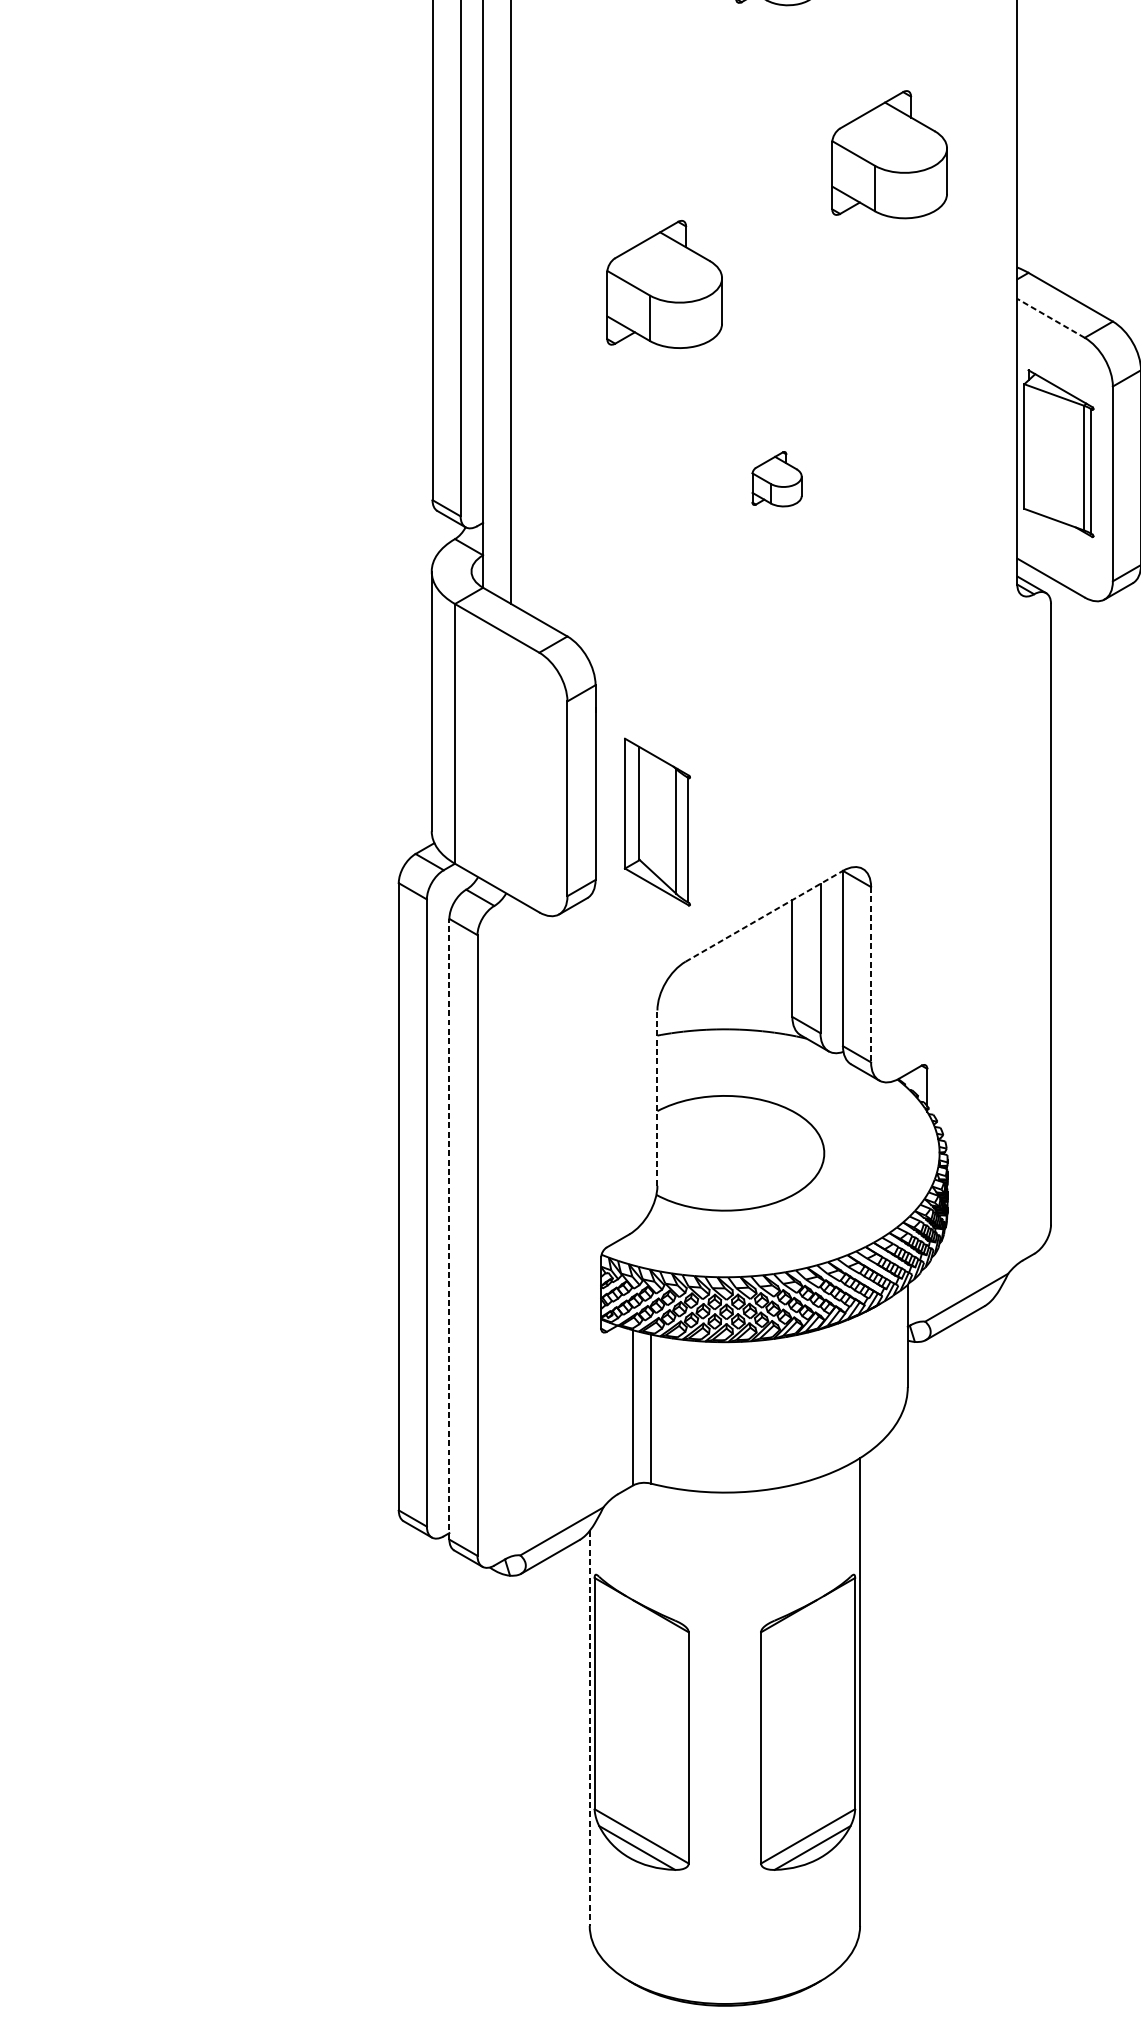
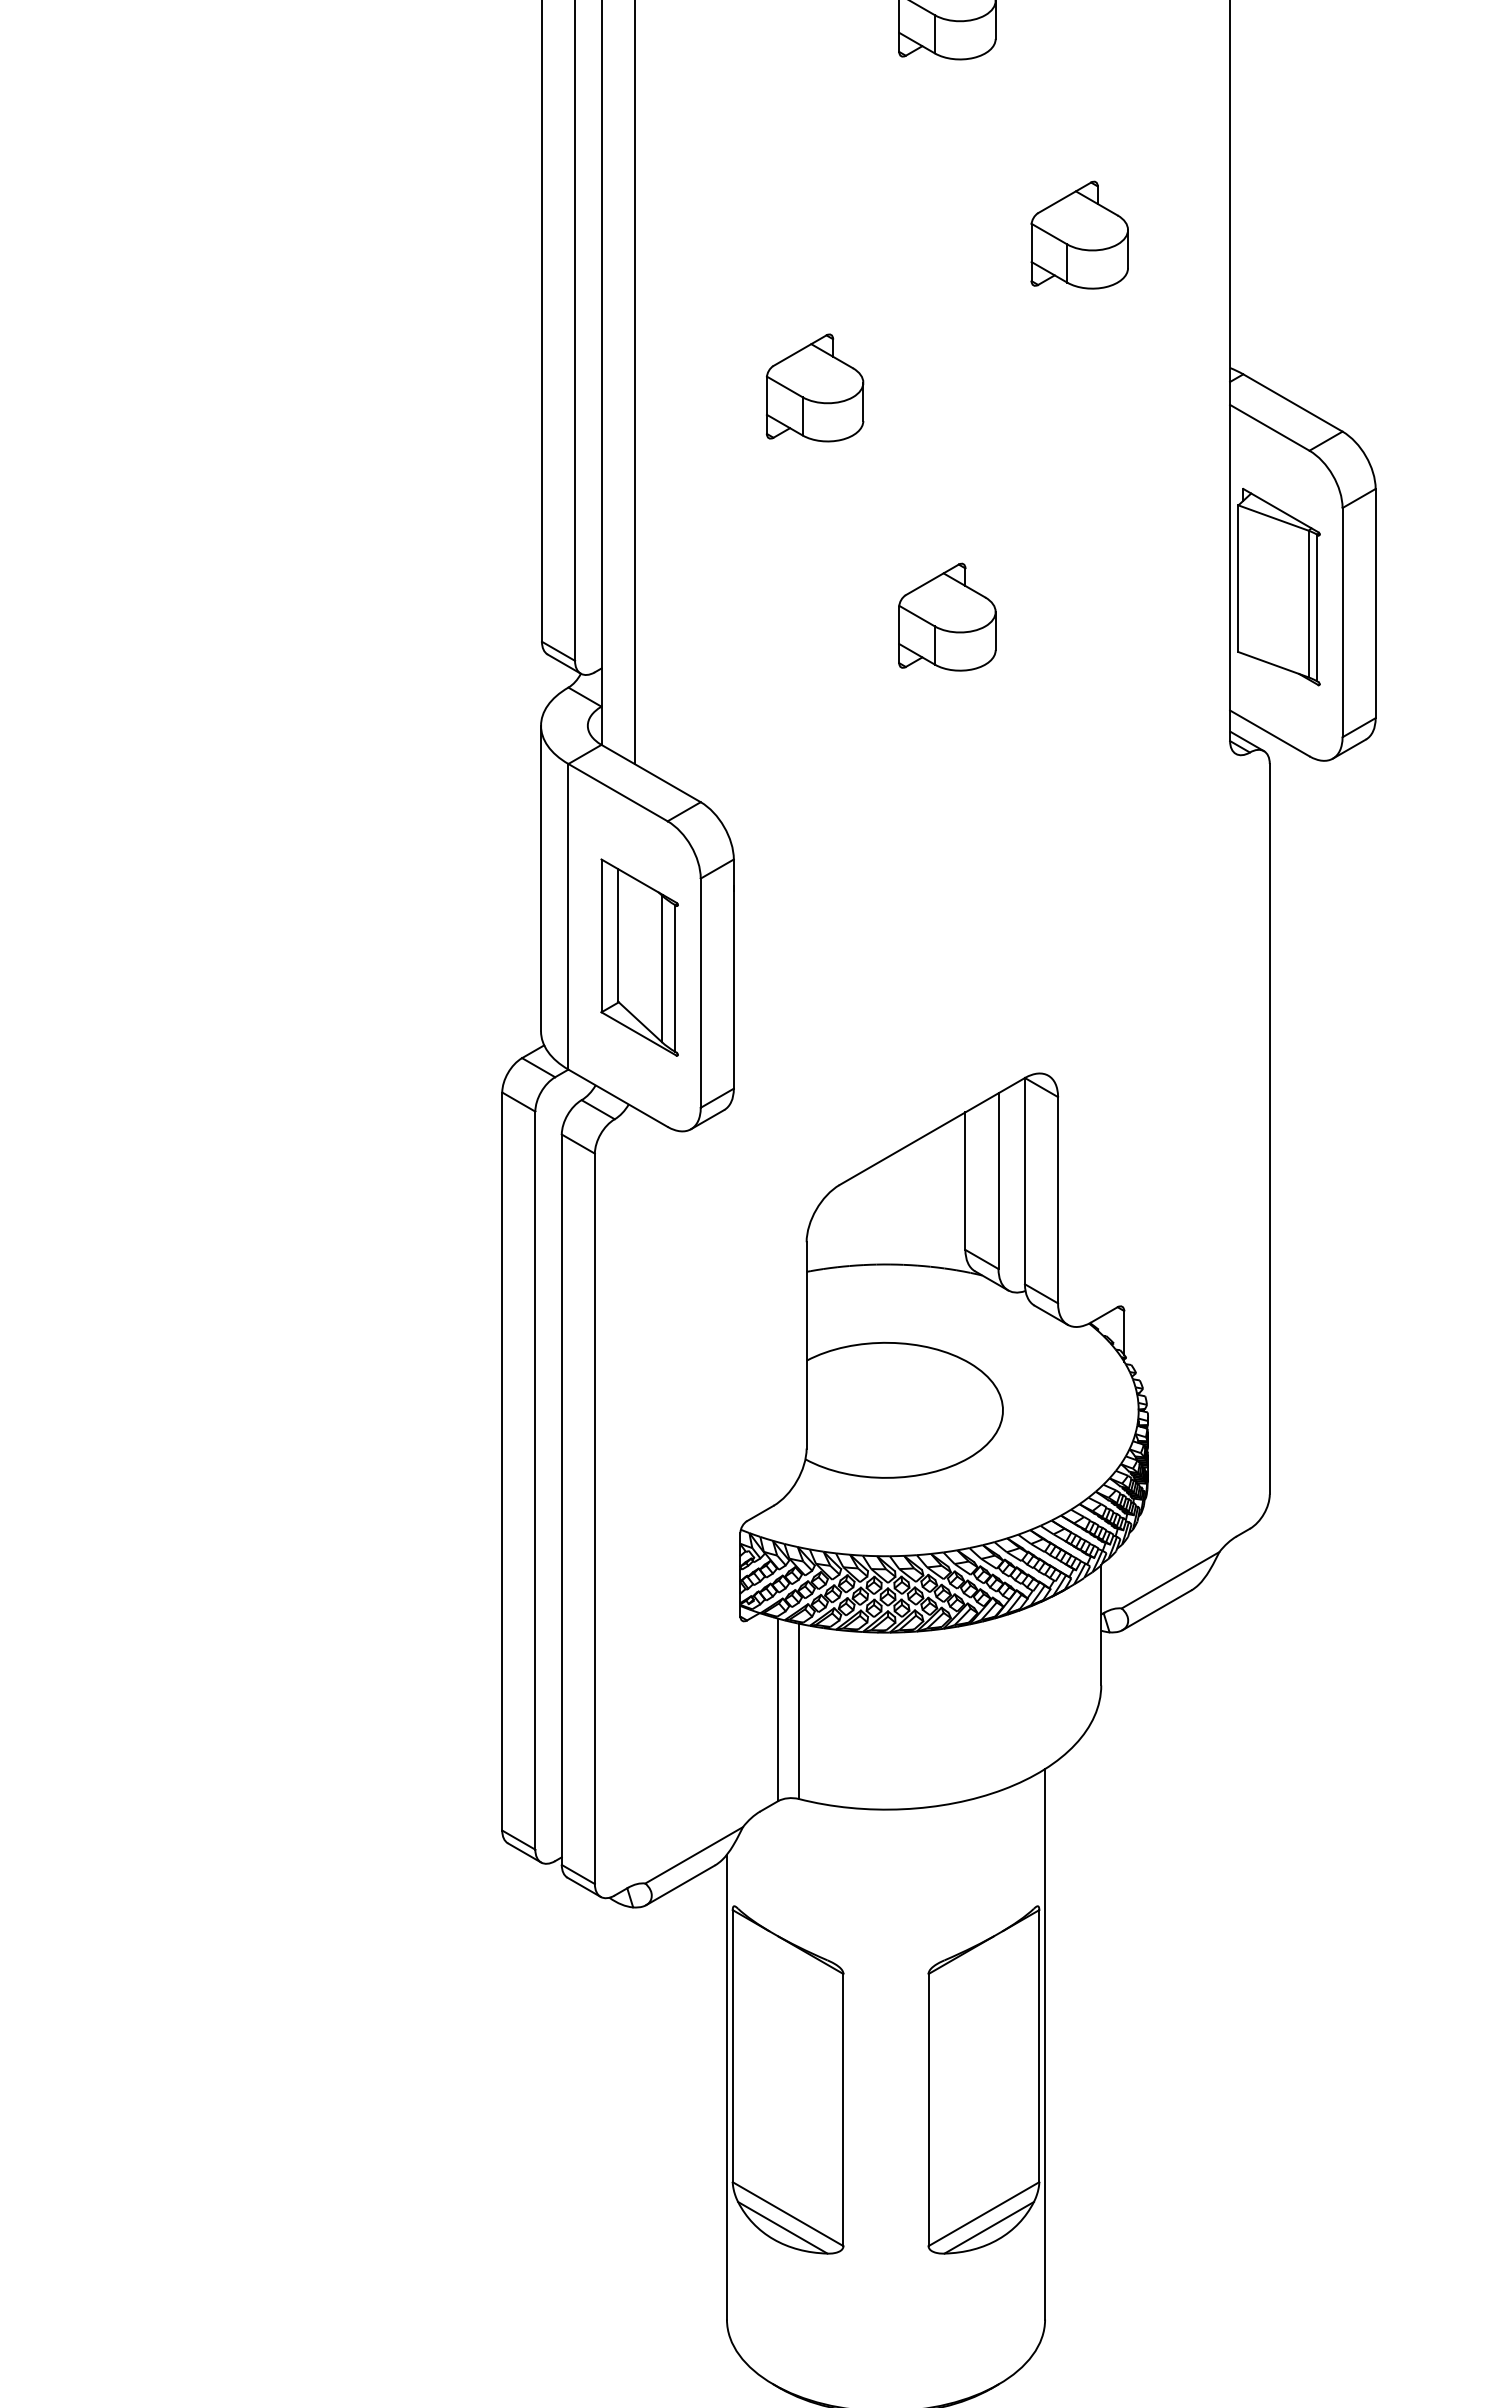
part: (889, 154) -> (1079, 234), size x0.71
part: (664, 284) -> (814, 387), size x0.71
line: (1050, 318) -> (1269, 427), dashed -> solid
part: (777, 478) -> (947, 616), size x1.67
part: (657, 822) -> (639, 957), moved
line: (764, 916) -> (932, 1131), dashed -> solid
line: (871, 974) -> (1058, 1200), dashed -> solid
line: (657, 1097) -> (806, 1344), dashed -> solid
line: (449, 1229) -> (561, 1499), dashed -> solid
line: (589, 1728) -> (726, 2087), dashed -> solid

